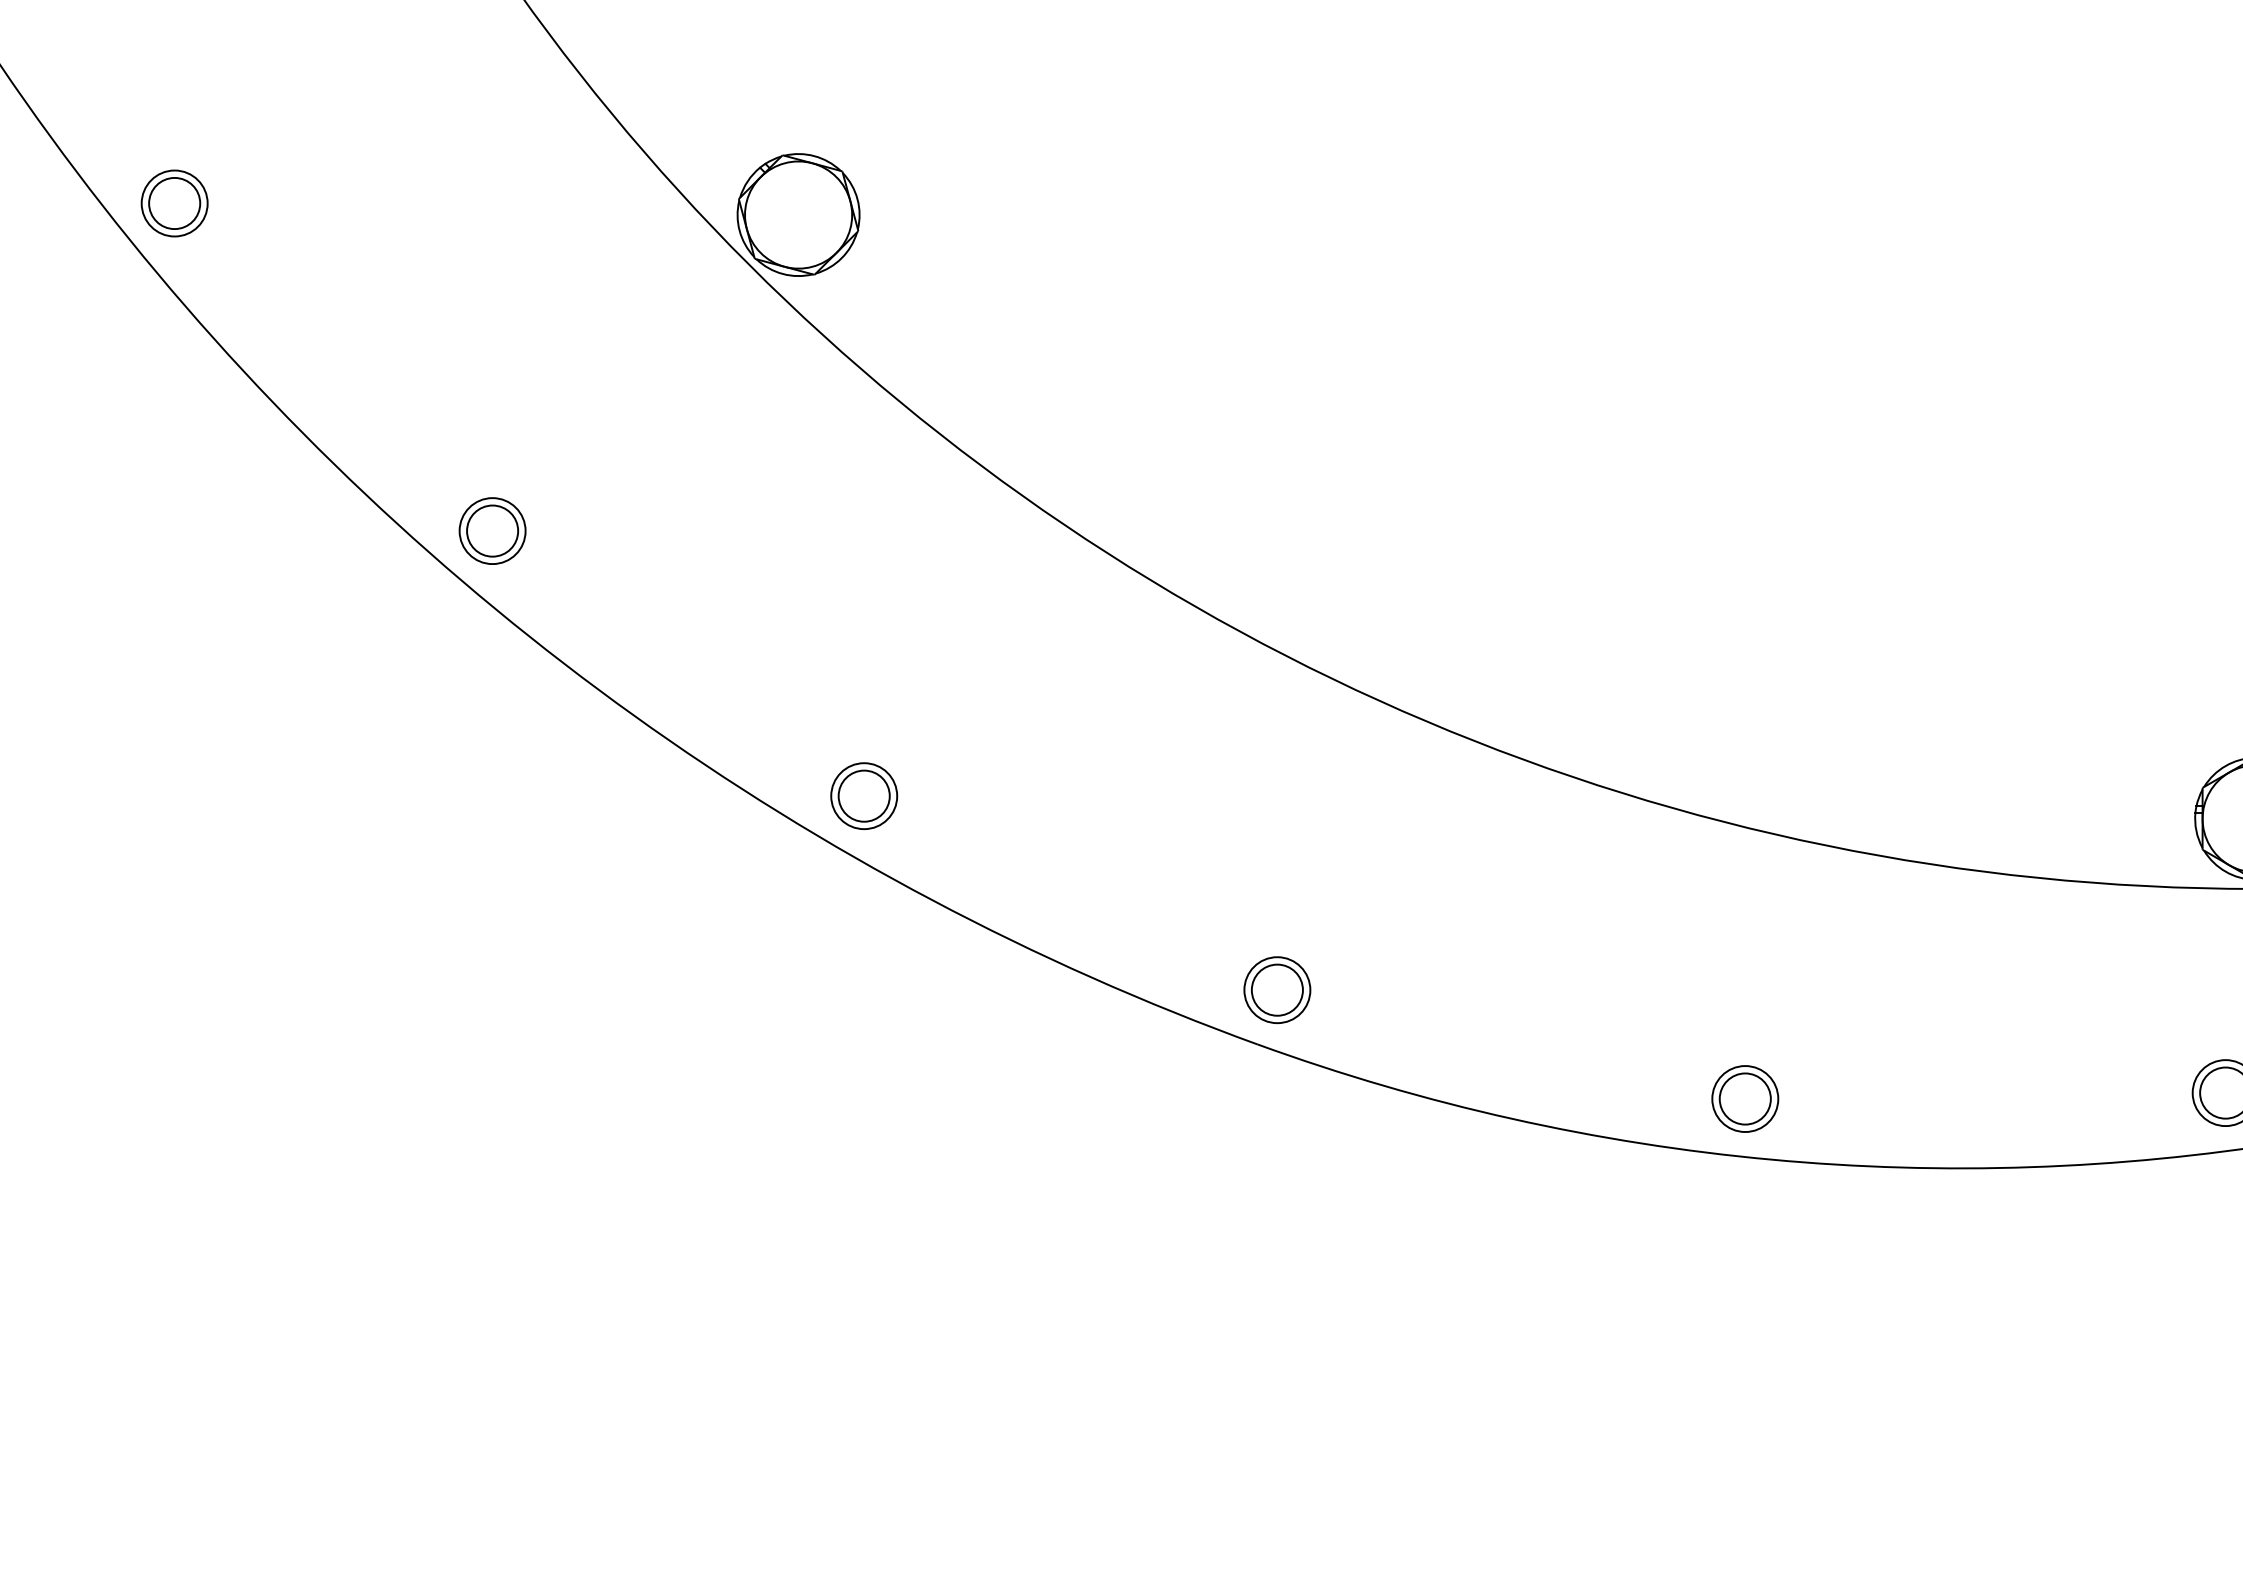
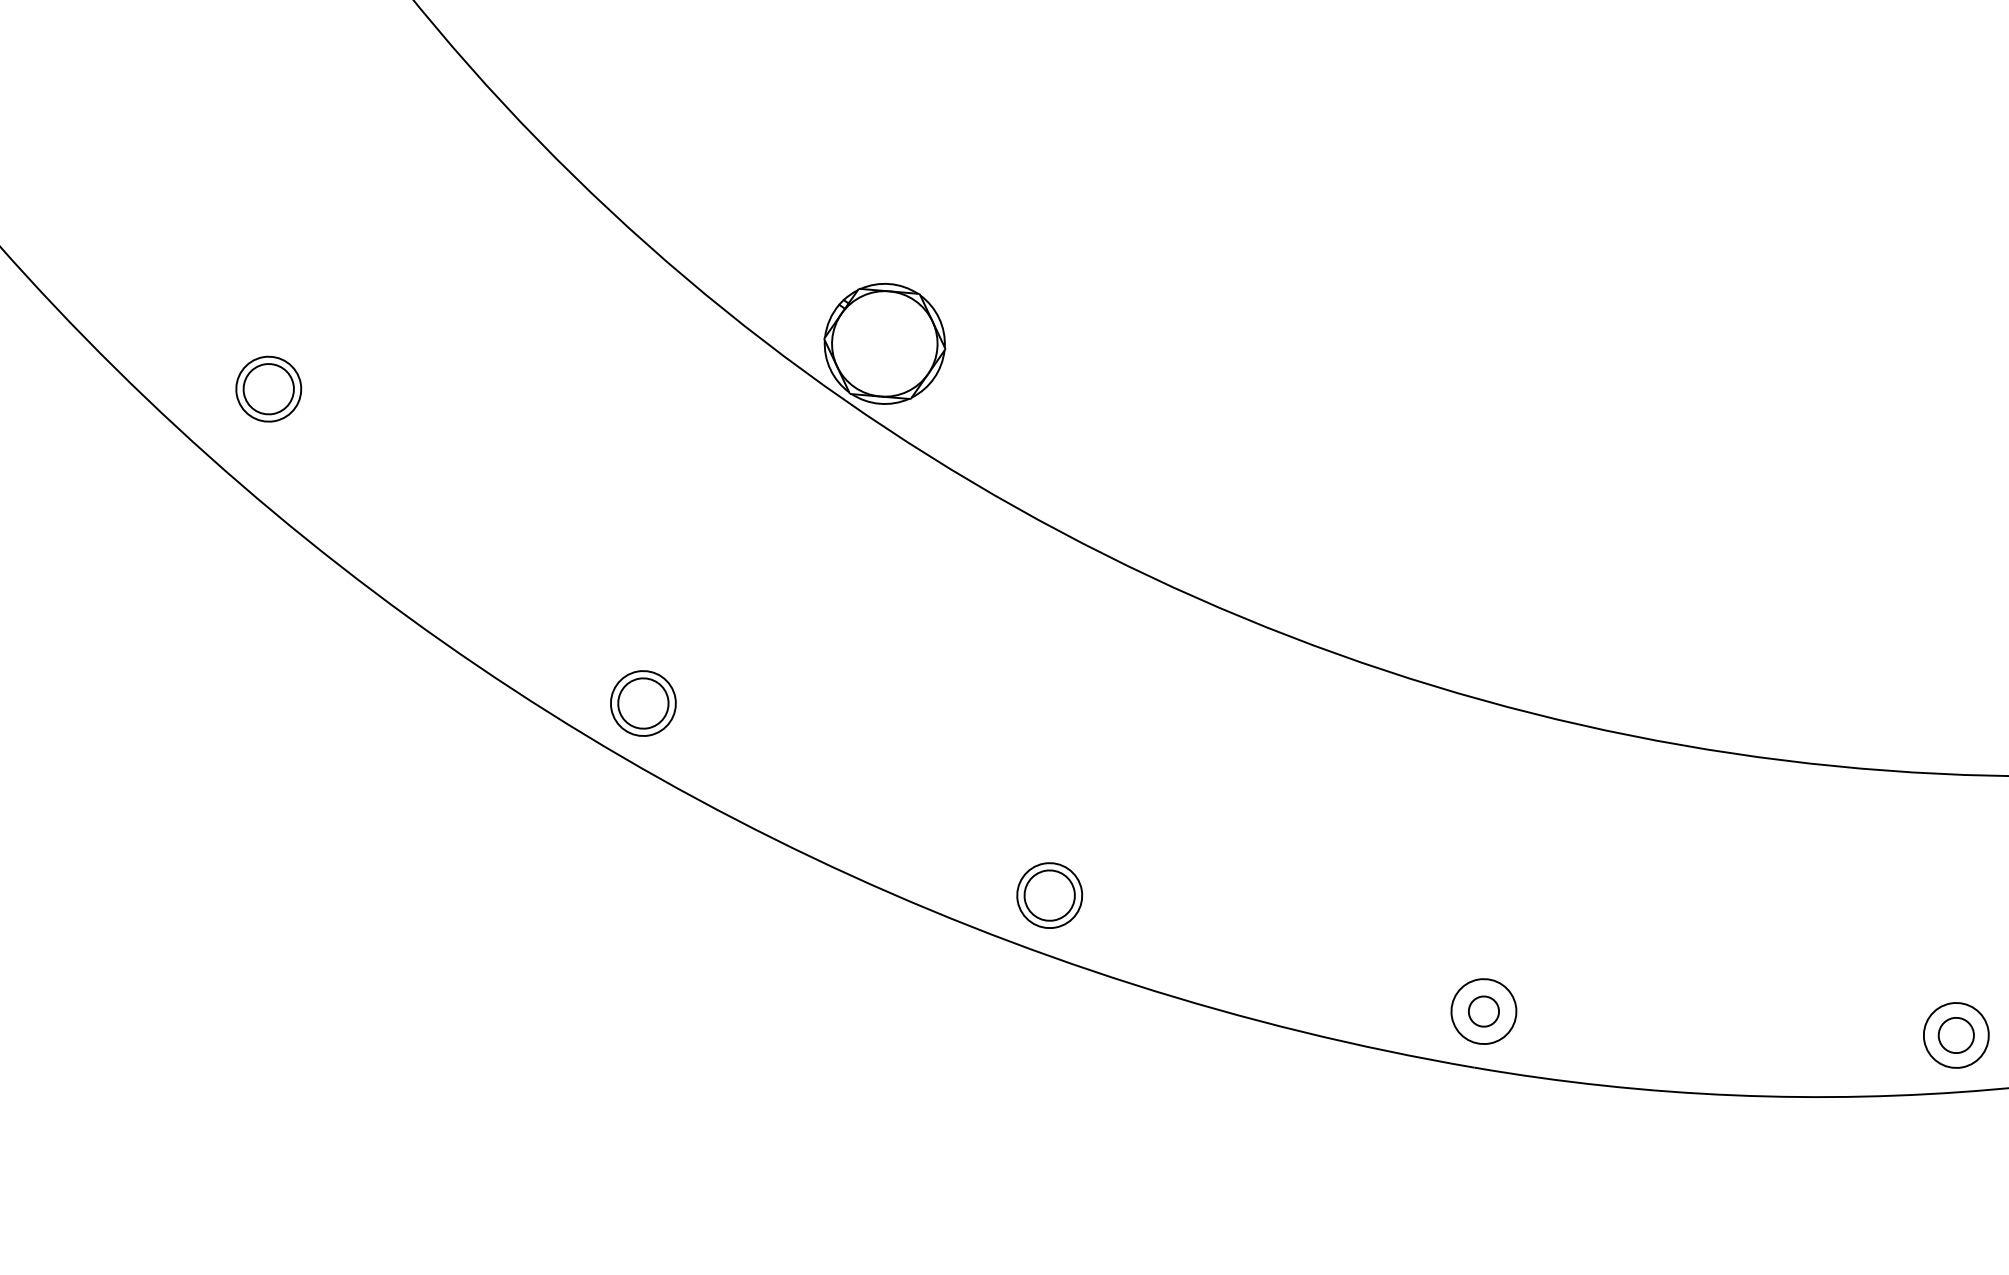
part: (174, 203) -> (268, 389), moved
circle: (1276, 989) -> (1482, 1011), size x0.6
circle: (1744, 1098) -> (1955, 1035), size x0.7

